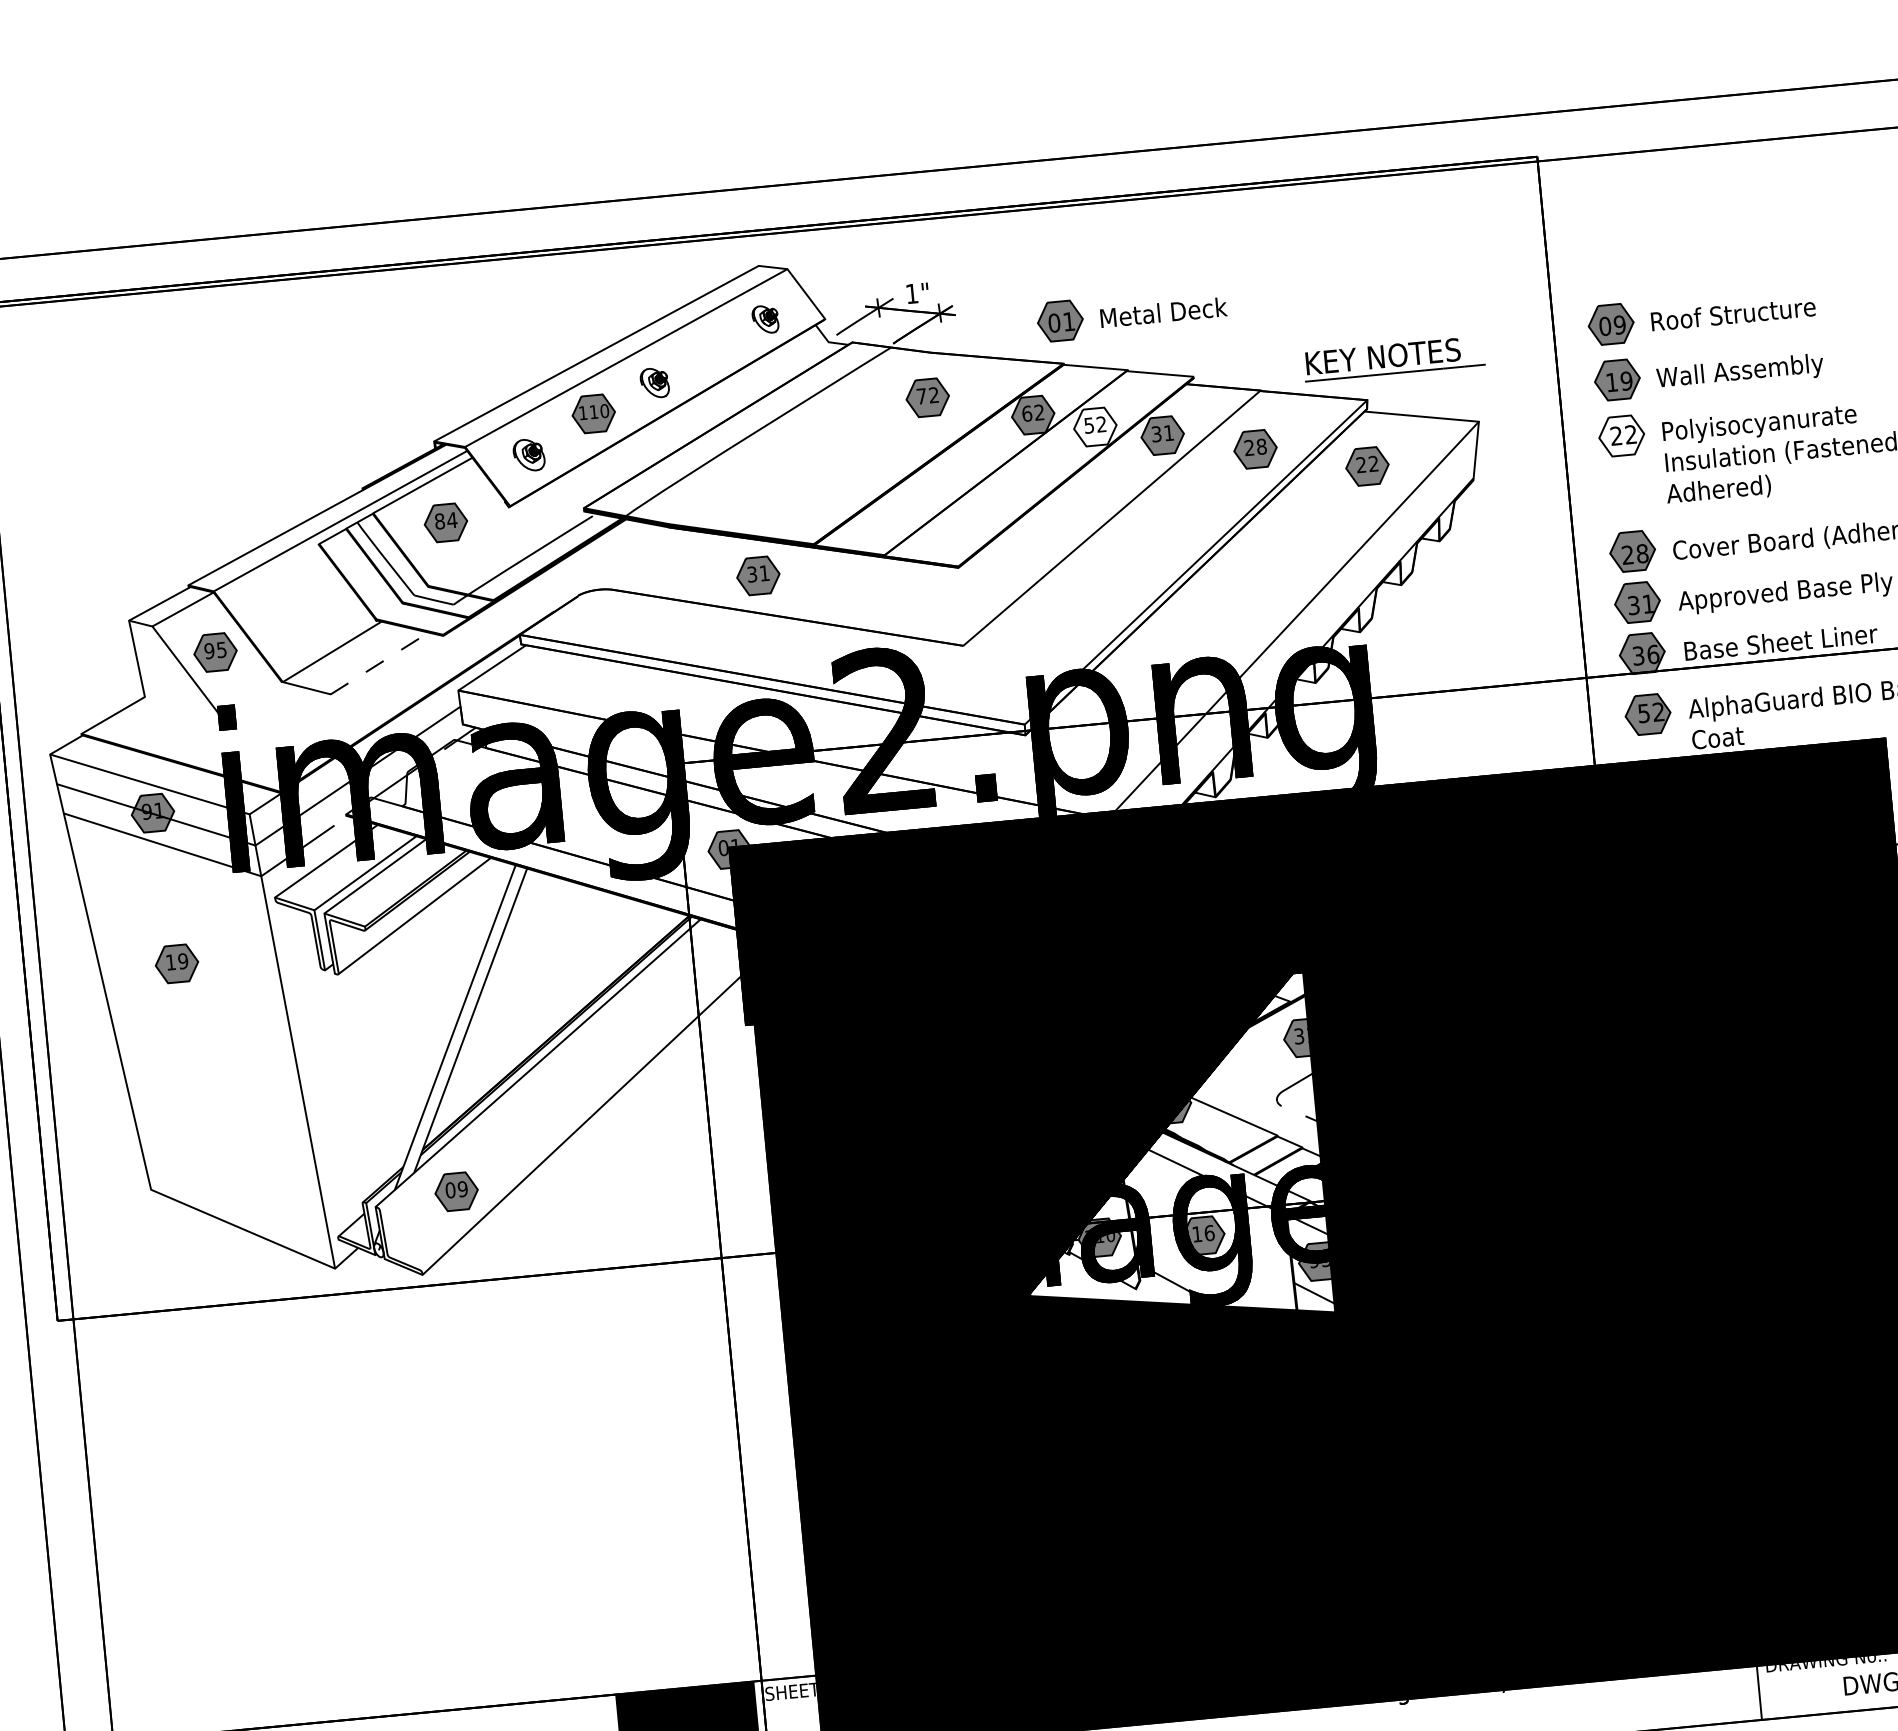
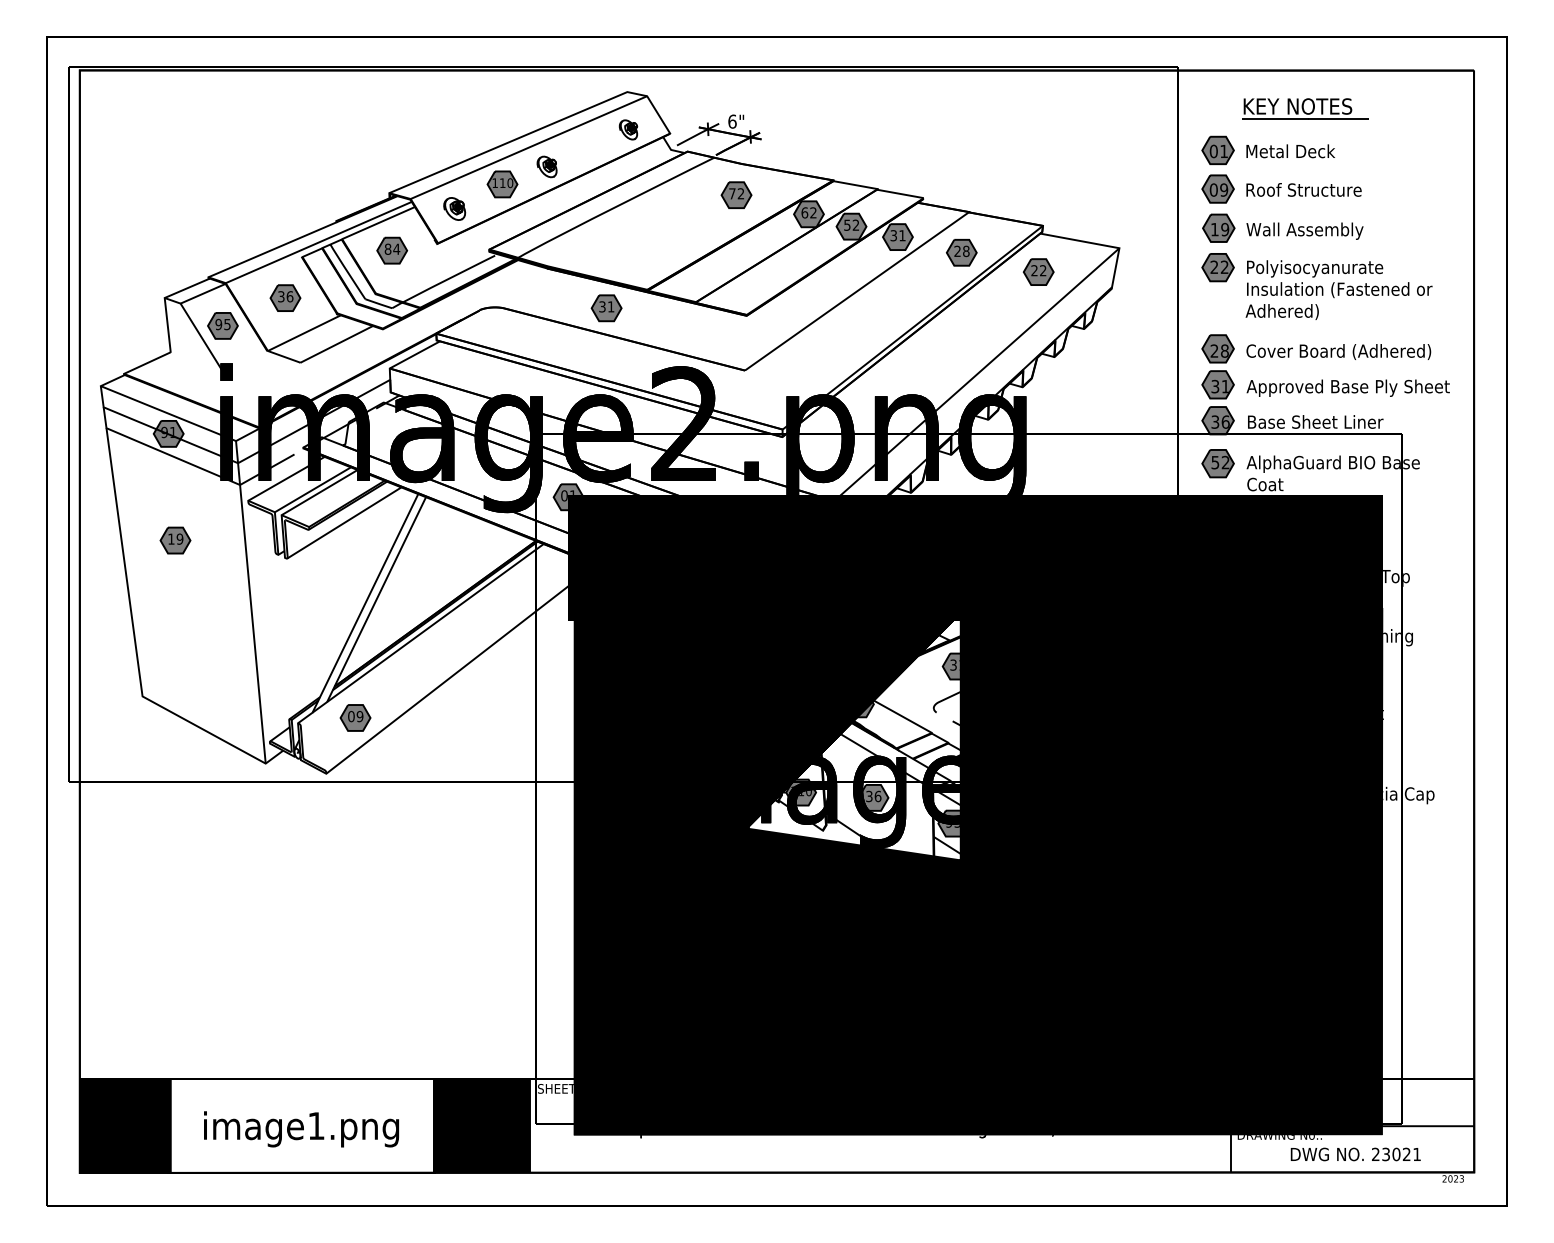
text: (912, 293) -> (732, 121), 1" -> 6"
part: (1130, 314) -> (1267, 150), moved
part: (1394, 358) -> (1305, 108), moved
fill: (1095, 426) -> (851, 226), added
fill: (1620, 435) -> (1217, 267), added
part: (300, 603) -> (285, 297), added
line: (379, 663) -> (336, 344), dashed -> solid
text: (1197, 1234) -> (869, 796), 16 -> 36

